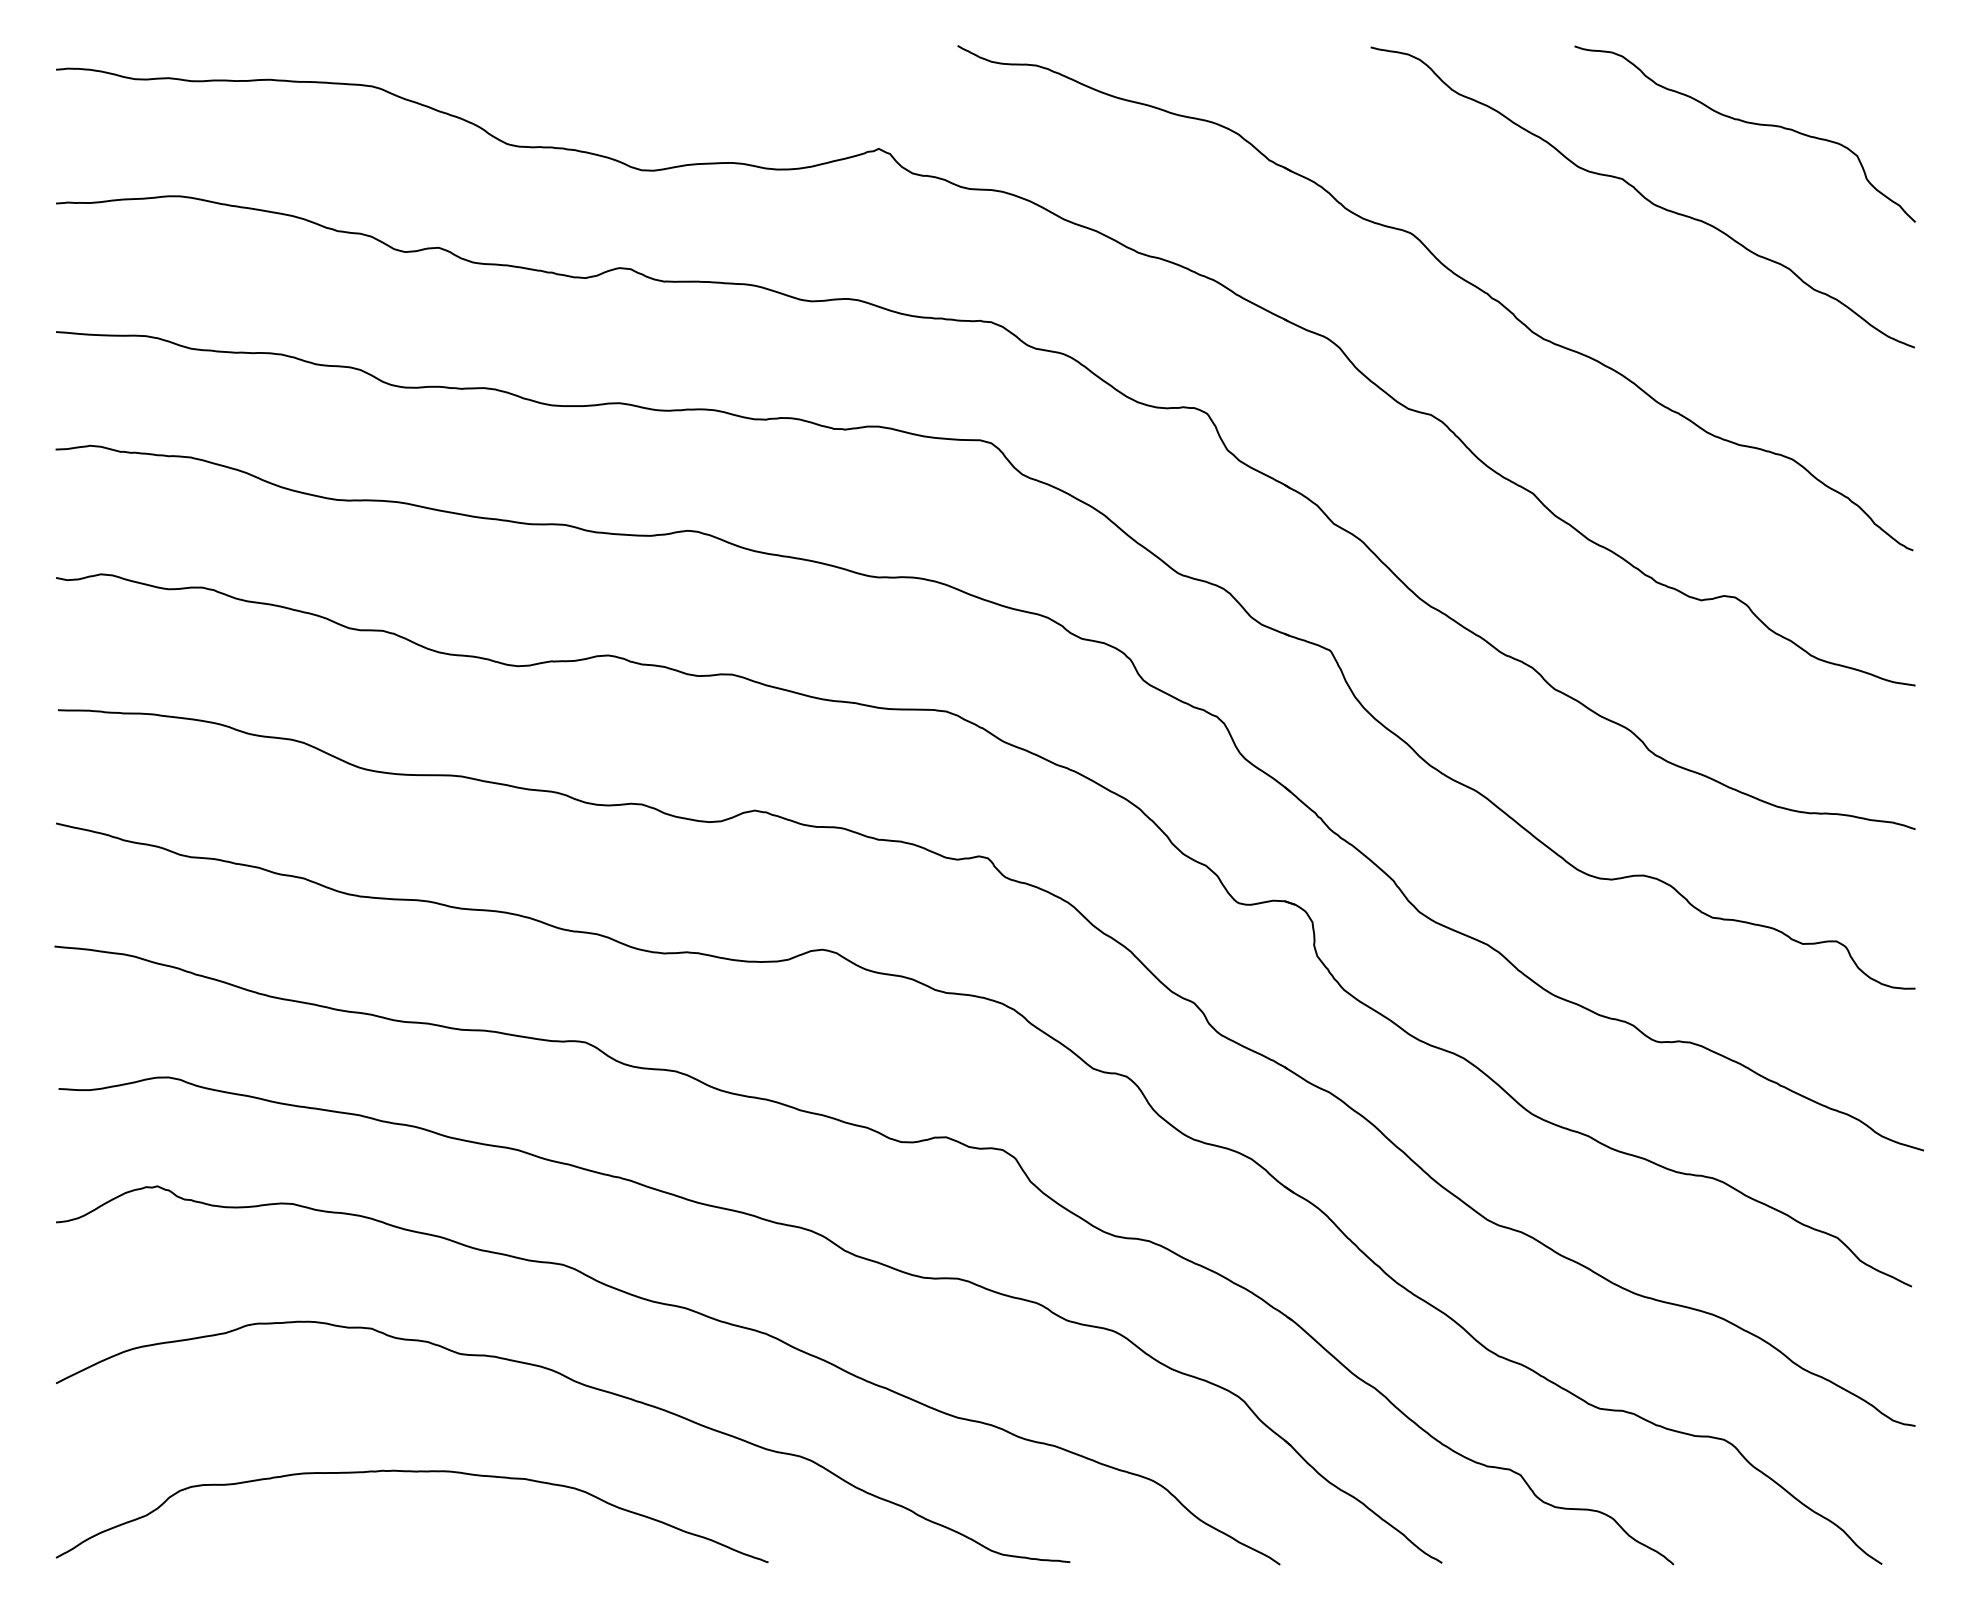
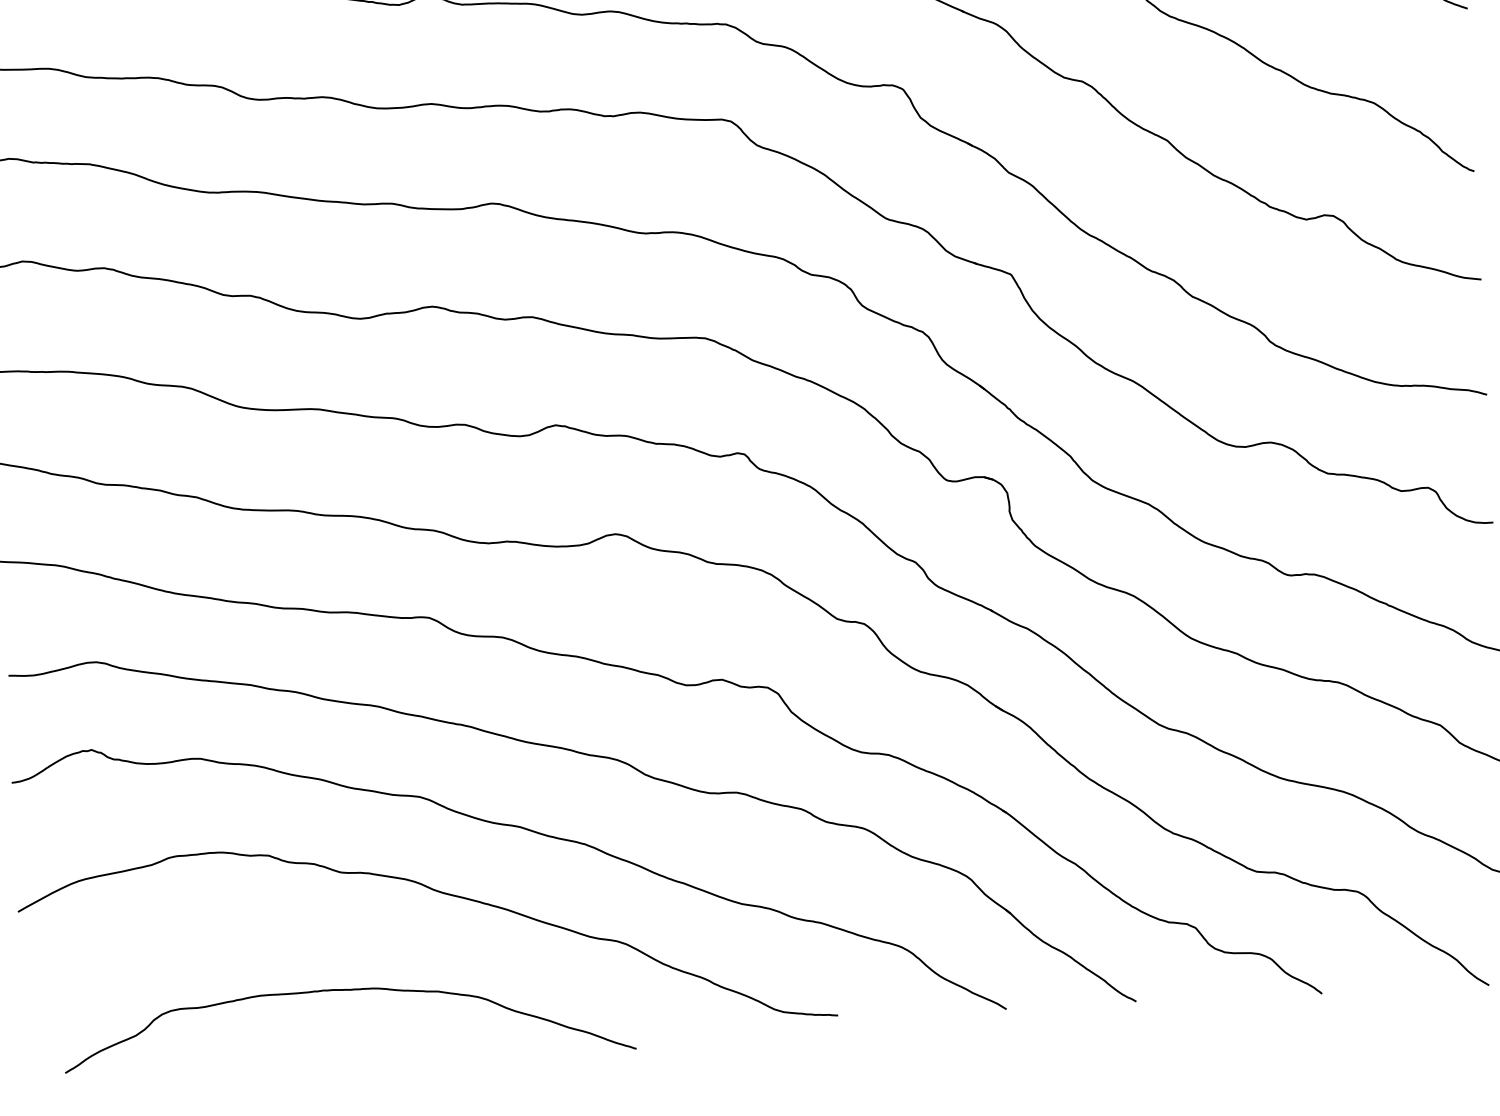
curve: (411, 1472) -> (346, 990), moved

